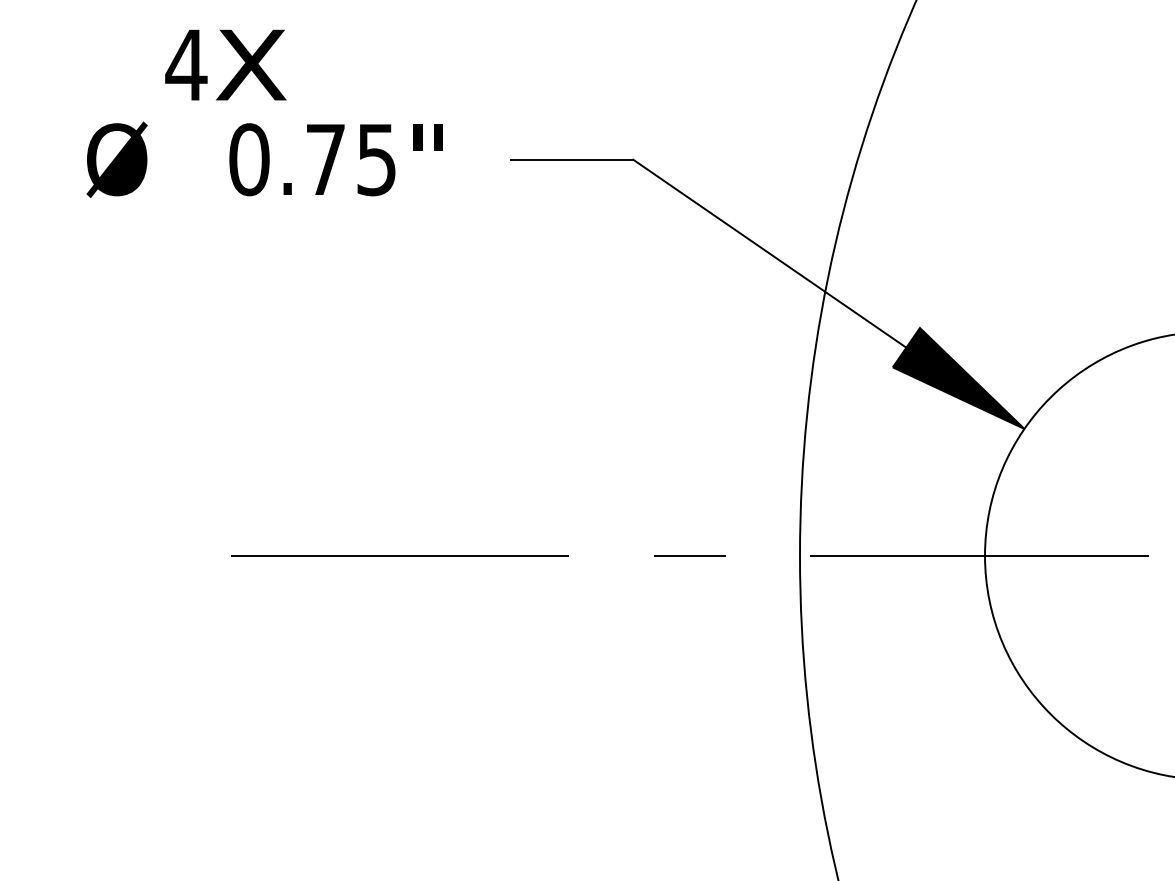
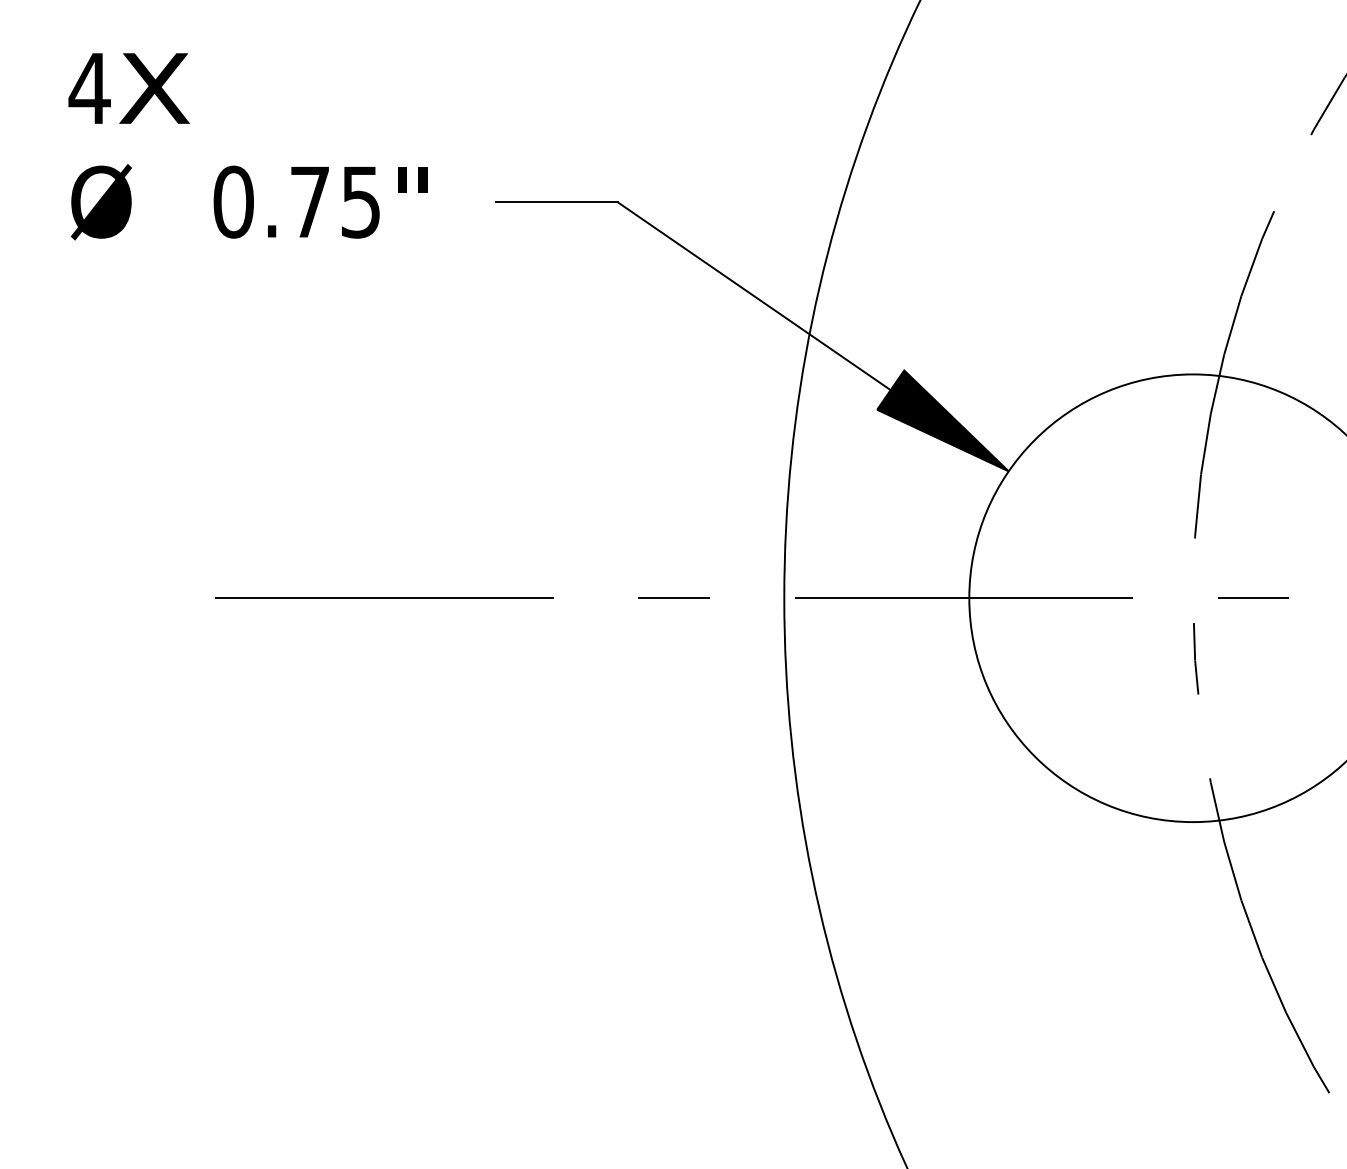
text: (225, 65) -> (128, 88), moved

